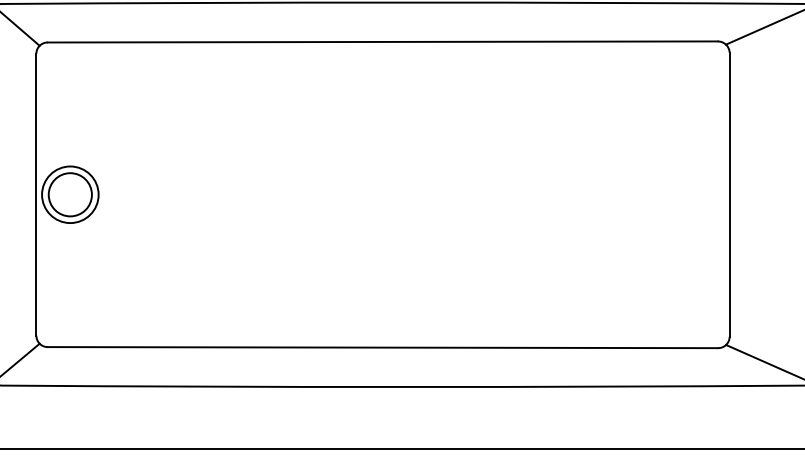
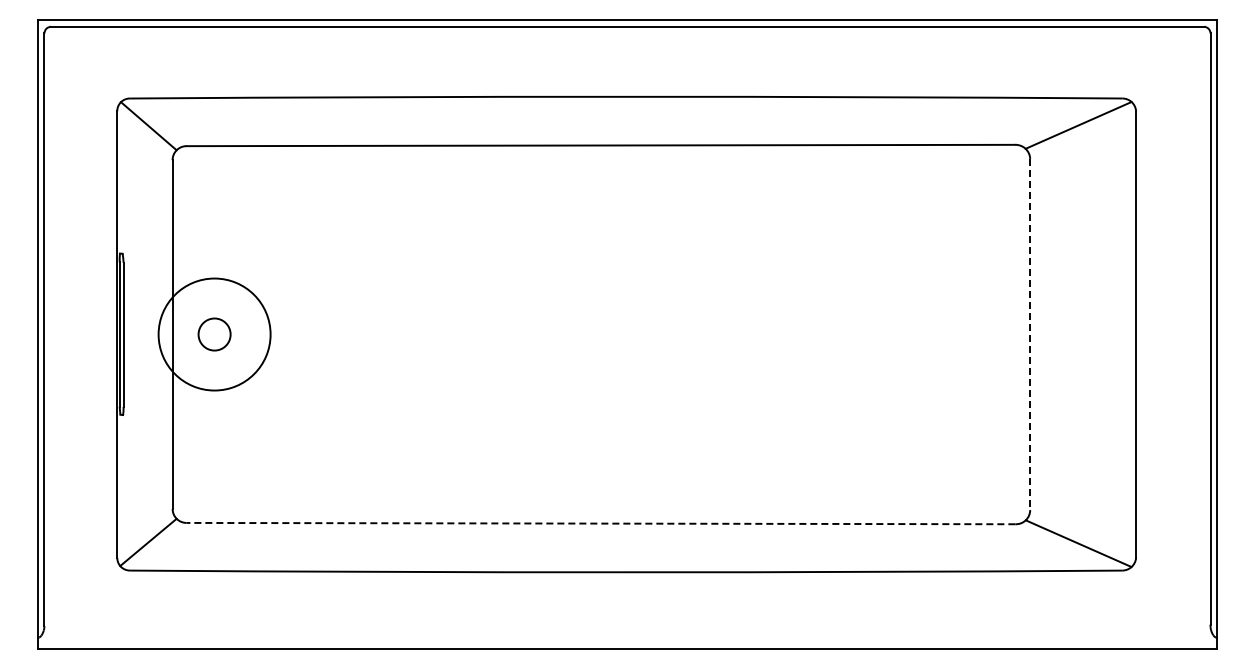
circle: (70, 194) -> (214, 334), size x0.6
circle: (70, 194) -> (214, 334), size x1.6
line: (729, 194) -> (1030, 334), solid -> dashed
line: (382, 347) -> (600, 523), solid -> dashed

